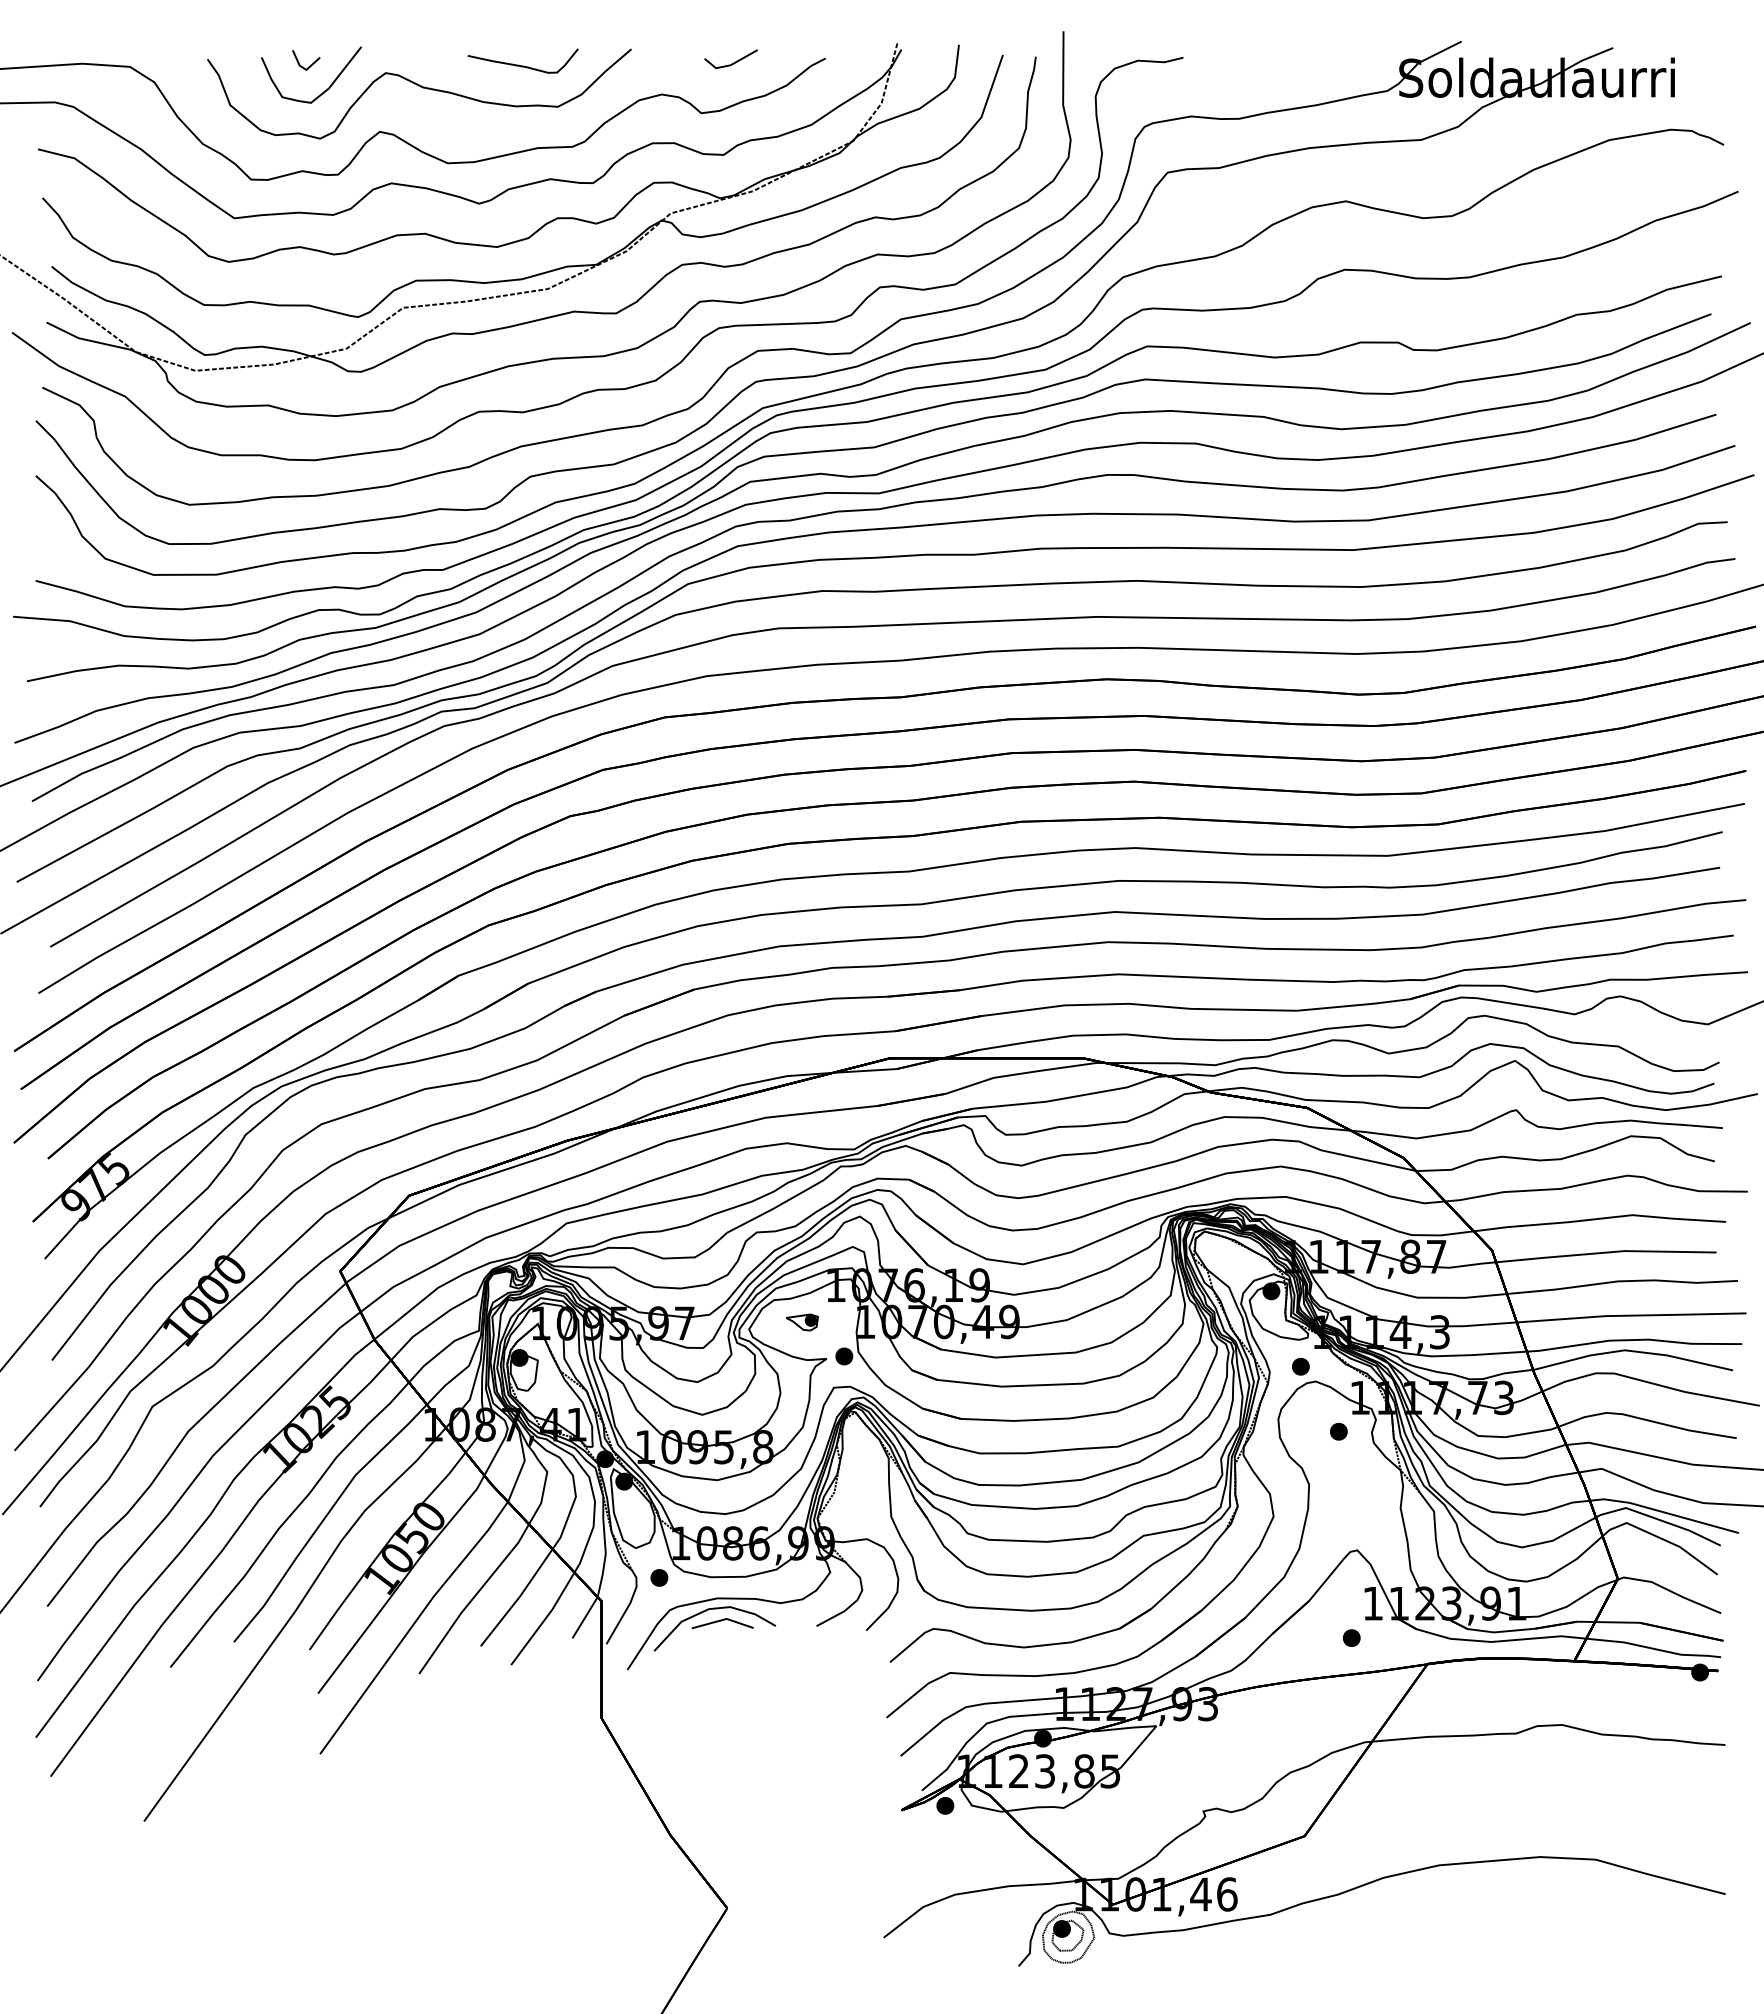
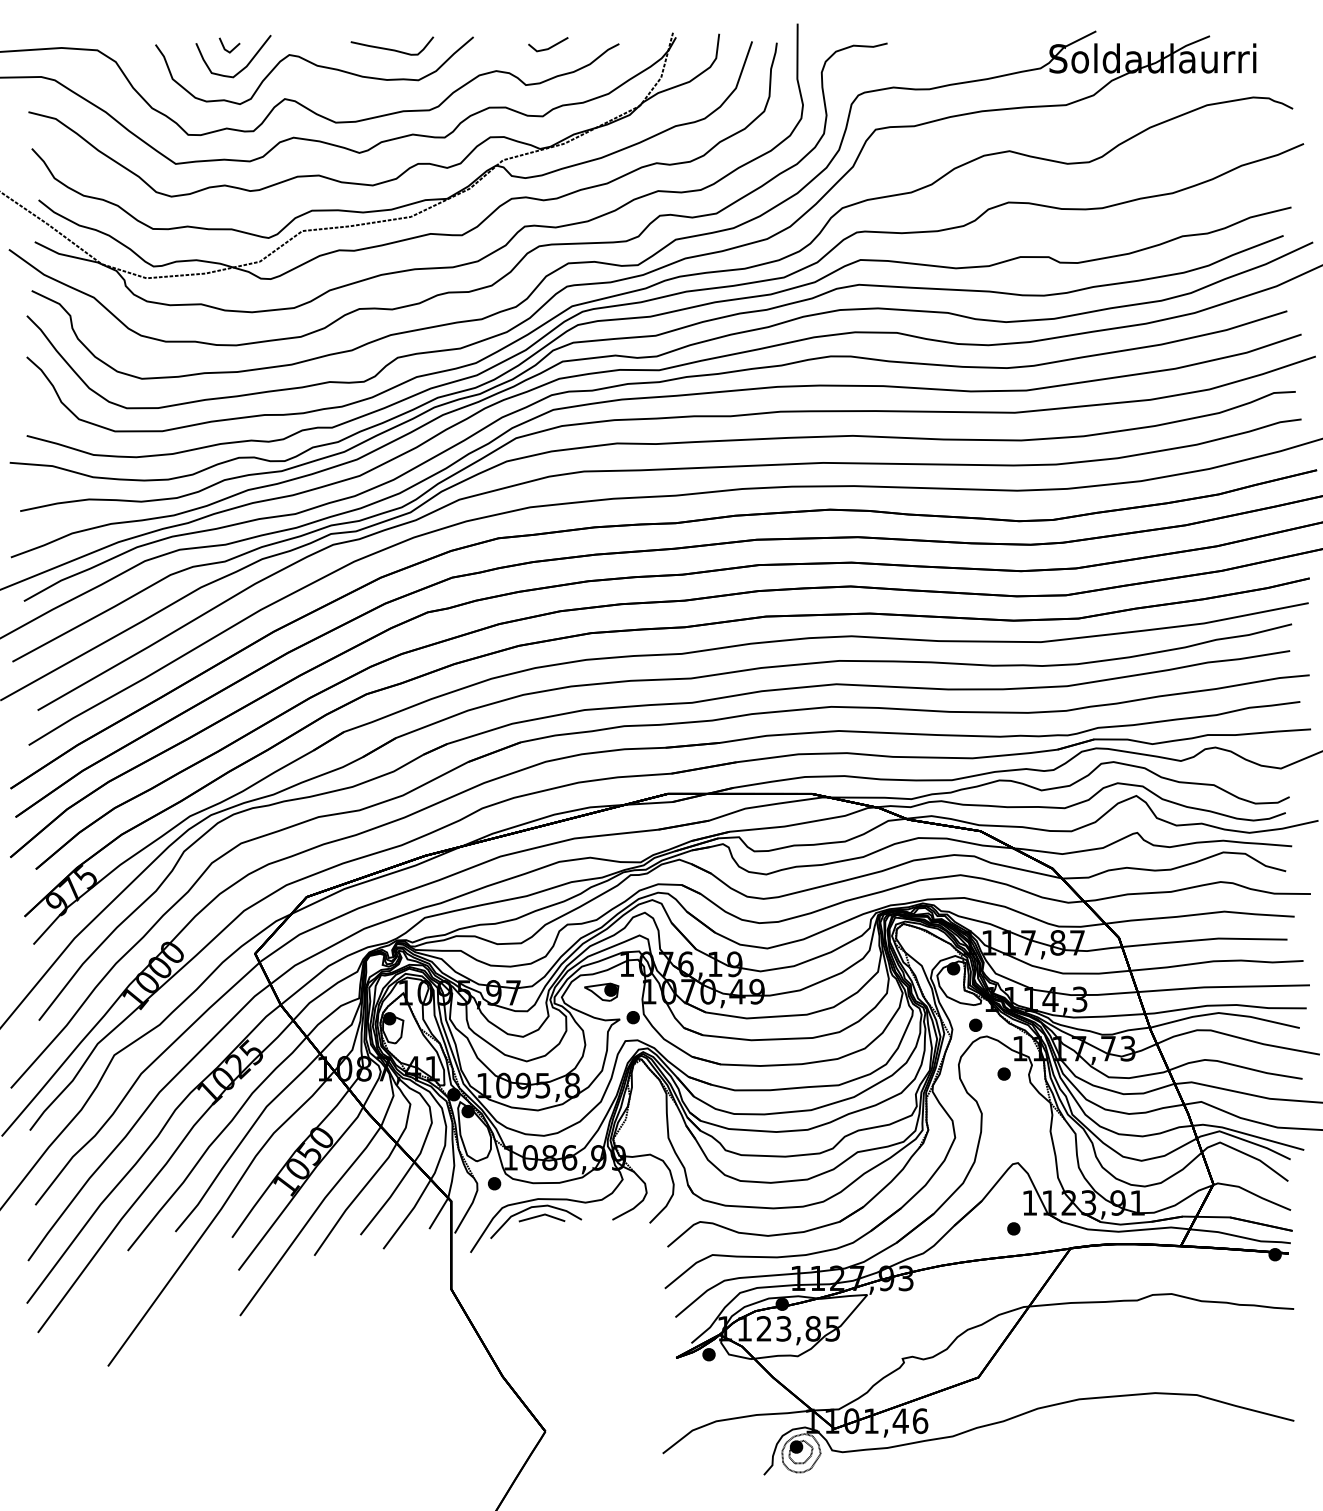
part: (802, 1321) -> (601, 991), size x1.43

